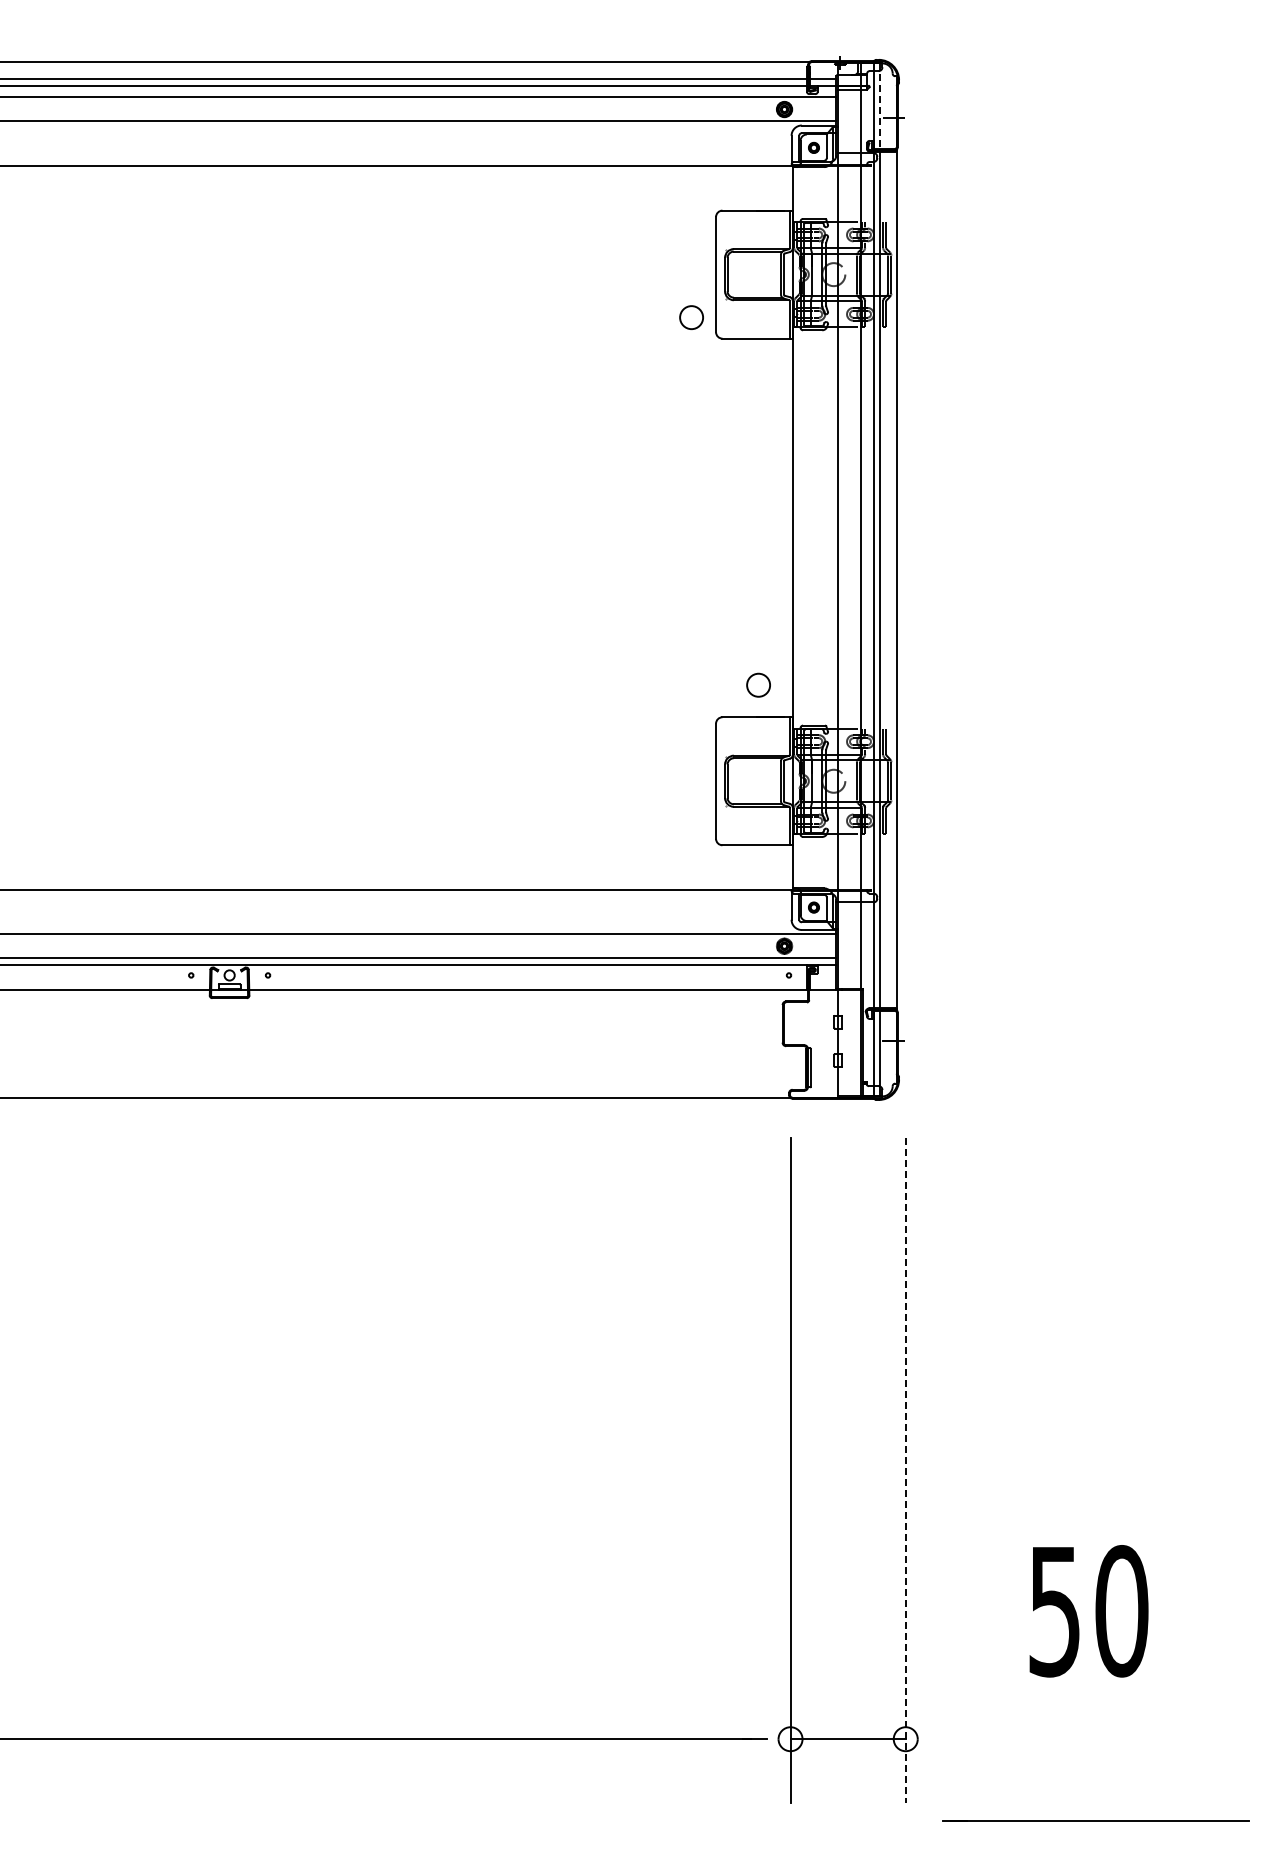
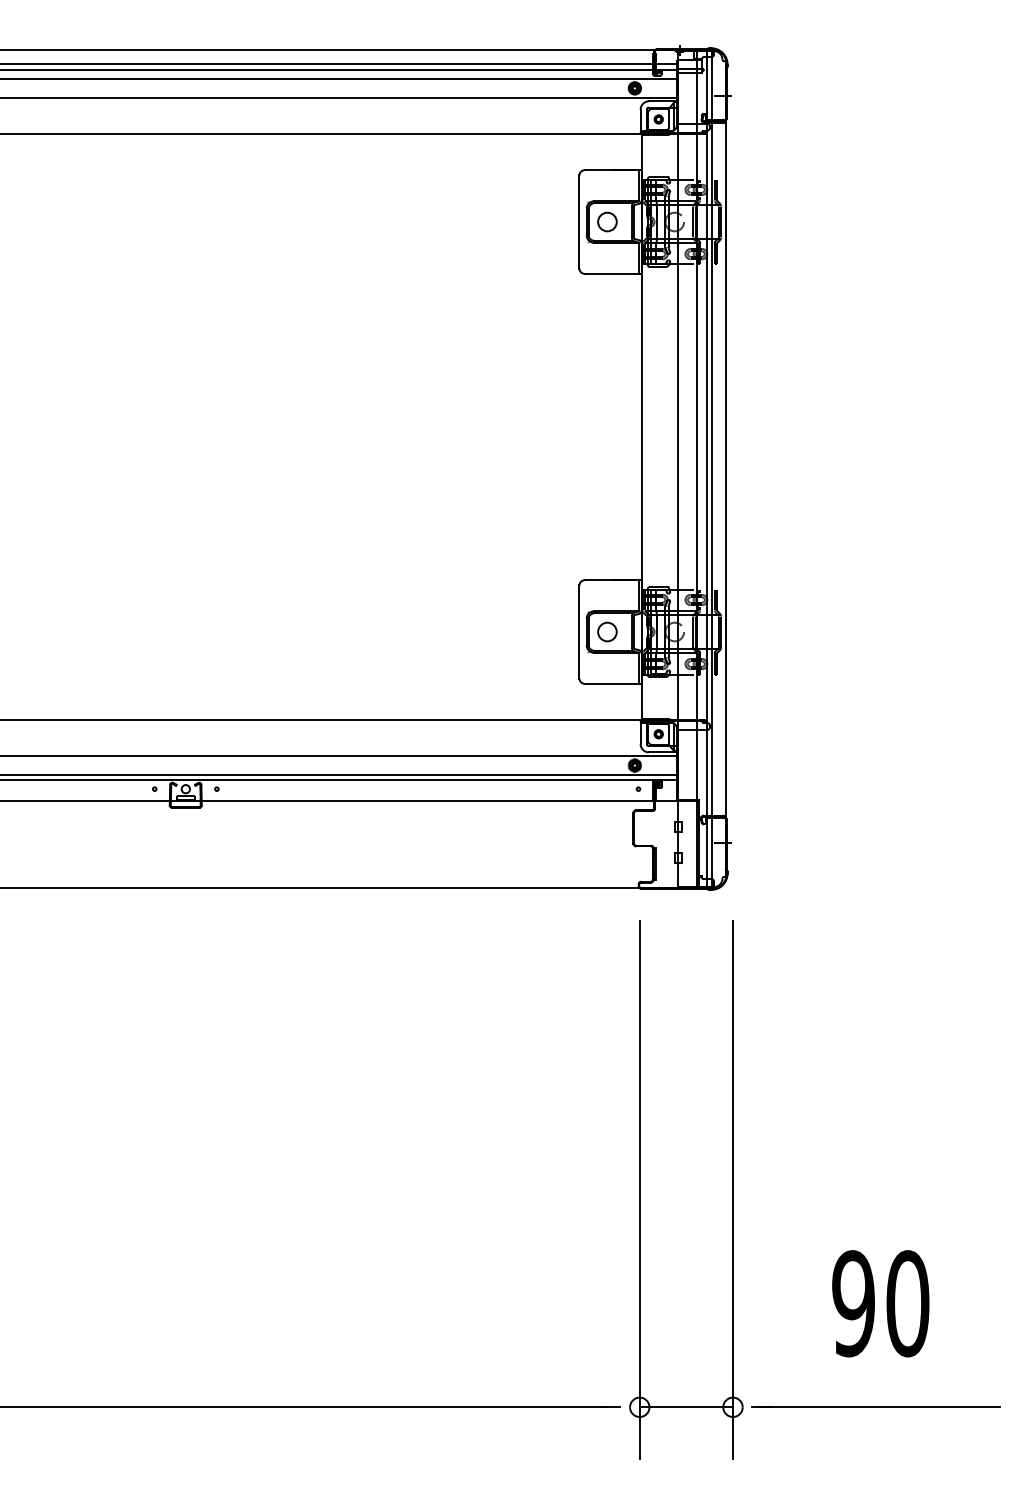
line: (879, 106) -> (711, 85), dashed -> solid
circle: (691, 317) -> (607, 221), moved
circle: (758, 684) -> (607, 631), moved
line: (905, 1470) -> (732, 1189), dashed -> solid
text: (1054, 1611) -> (853, 1303), 50 -> 90
line: (1095, 1820) -> (876, 1406), moved

